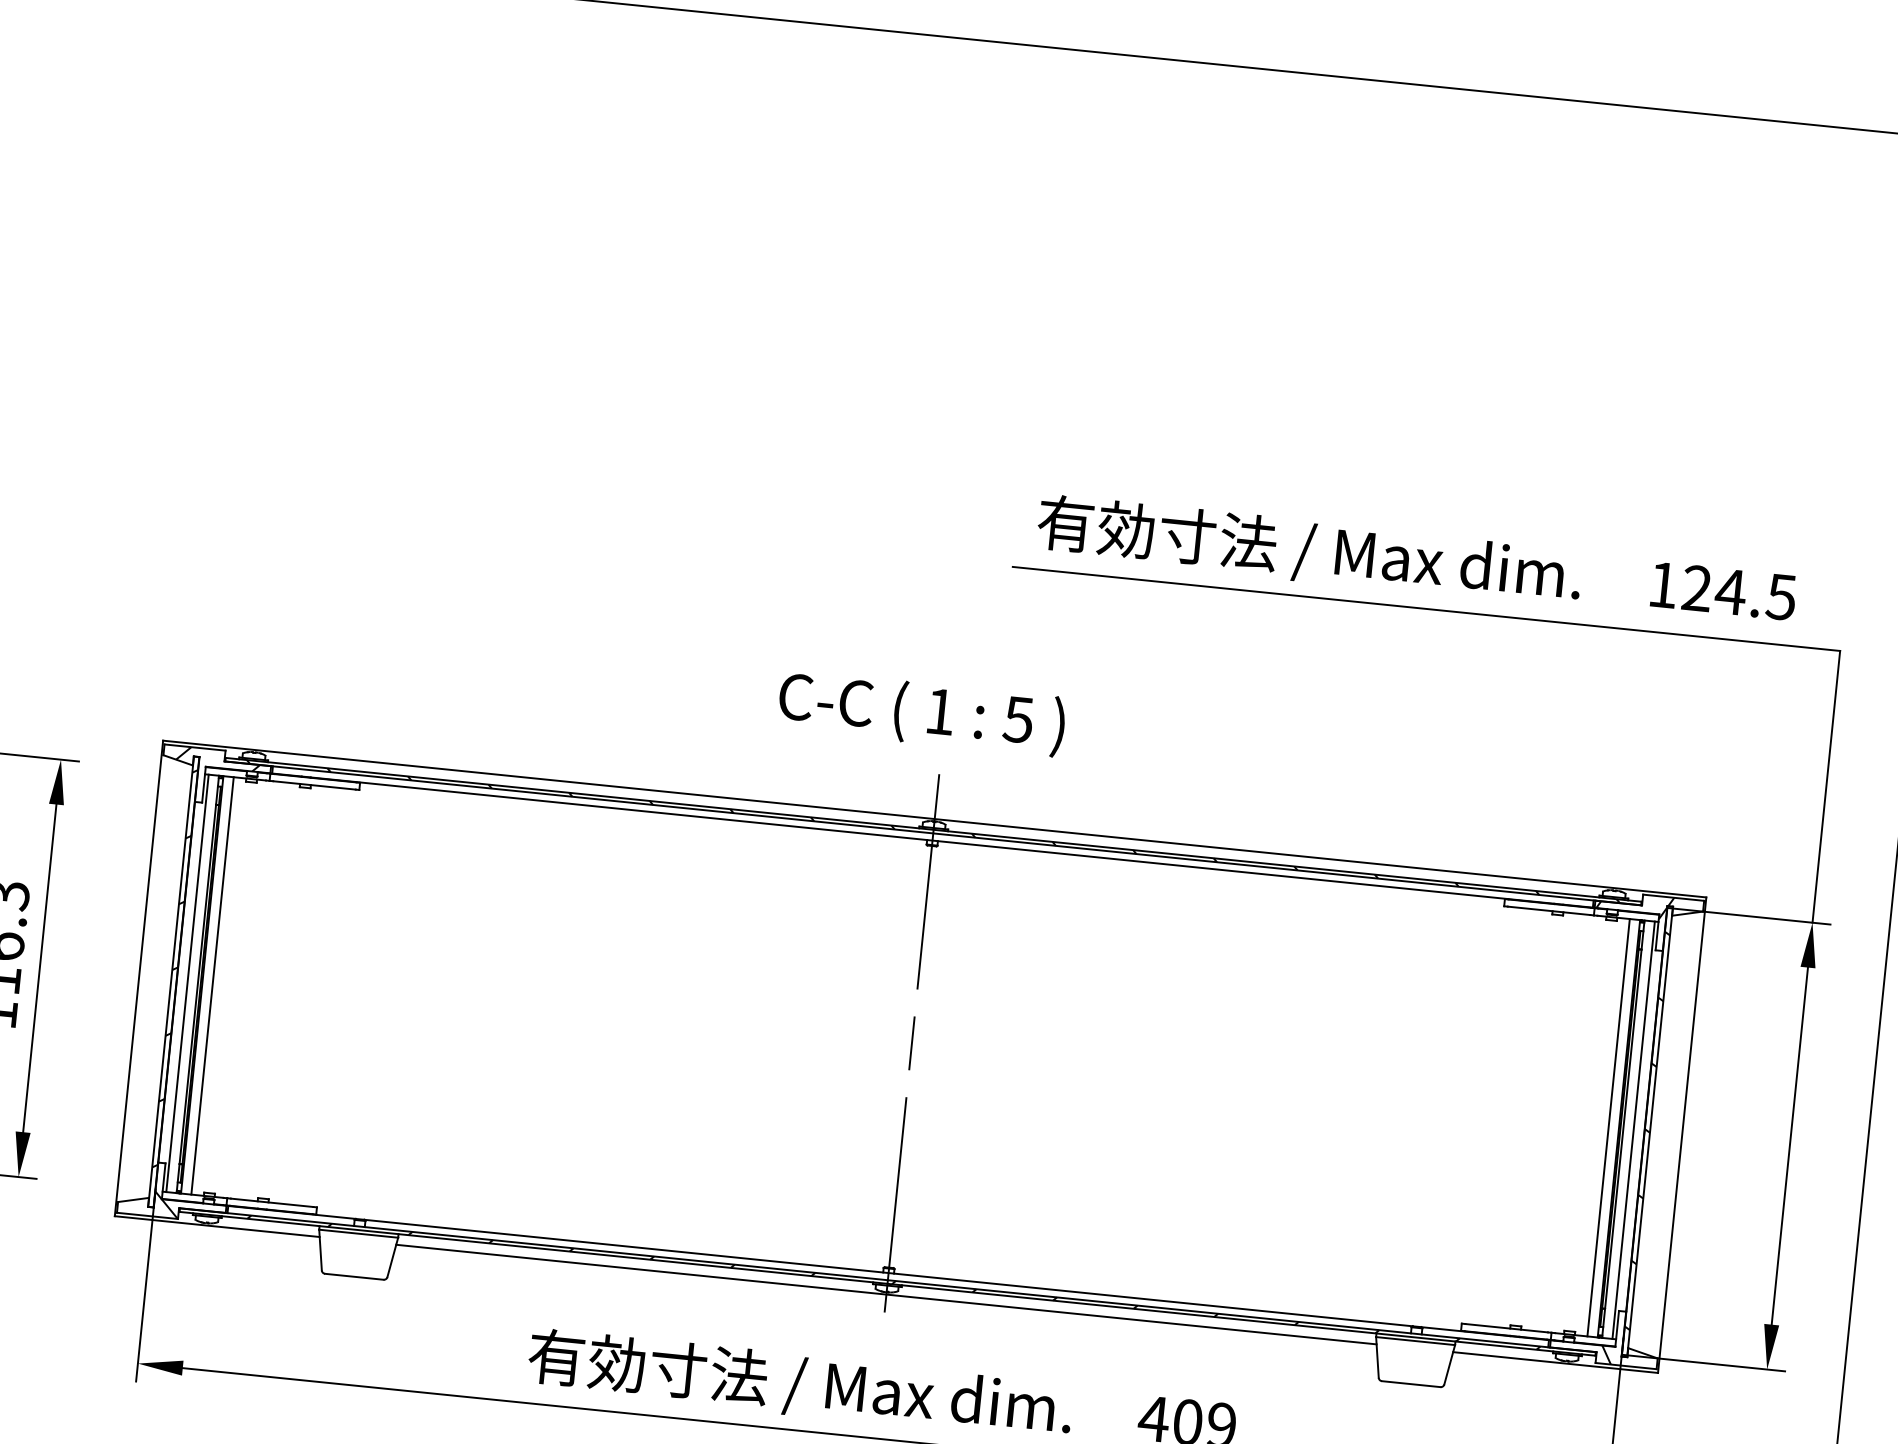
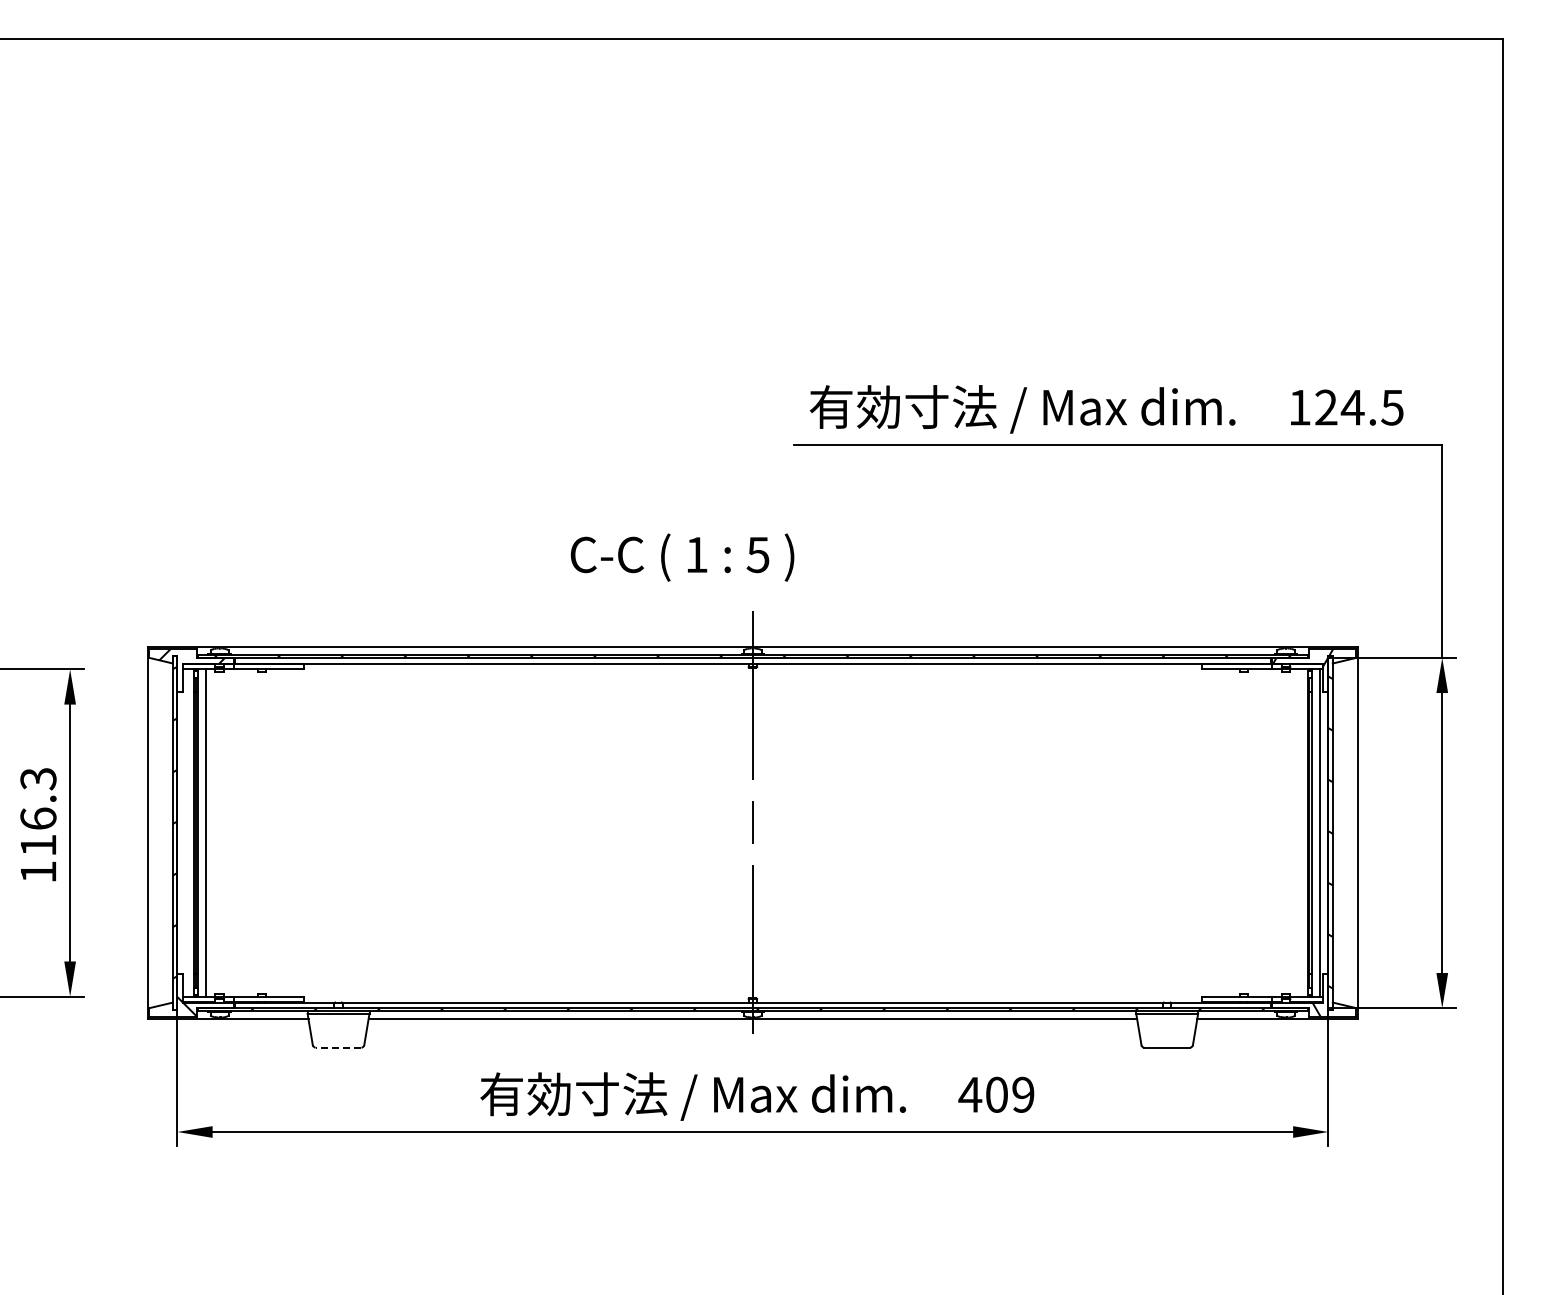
text: (921, 713) -> (682, 557), moved
line: (186, 982) -> (185, 832), removed
line: (1609, 1127) -> (1300, 832), removed
line: (354, 1276) -> (338, 1047), solid -> dashed

